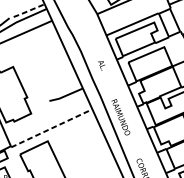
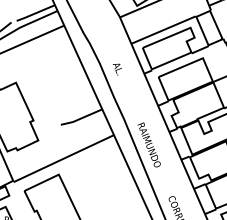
line: (28, 10) -> (35, 13), dashed -> solid
text: (101, 65) -> (117, 69), moved
line: (51, 128) -> (63, 158), dashed -> solid

